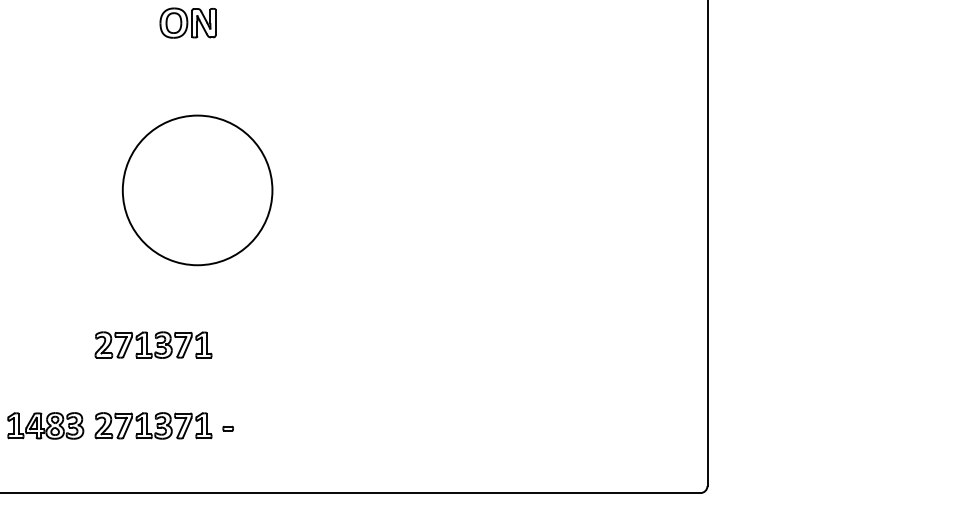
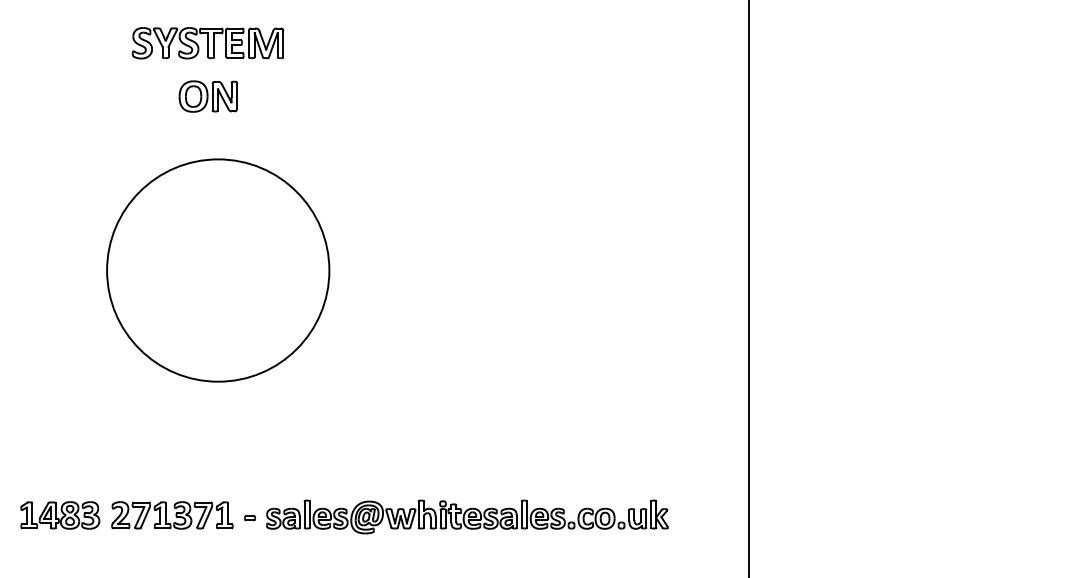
circle: (197, 190) -> (218, 270), size x1.43
part: (153, 345) -> (172, 431), removed
part: (437, 426) -> (467, 516), added

